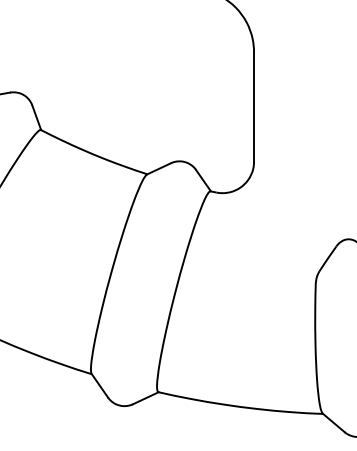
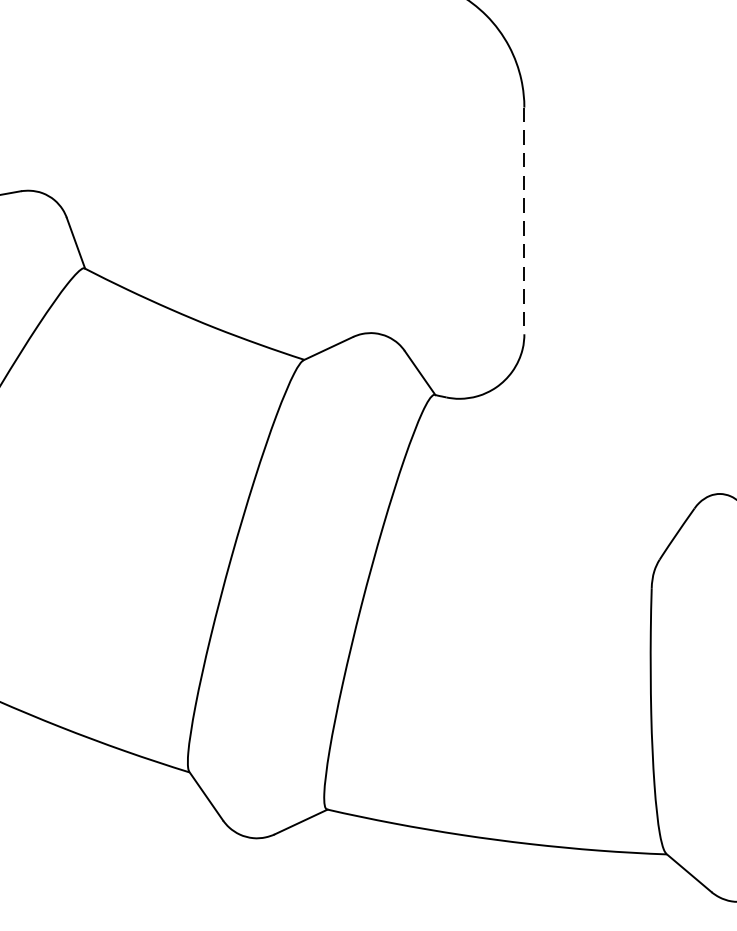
line: (254, 107) -> (525, 221), solid -> dashed

